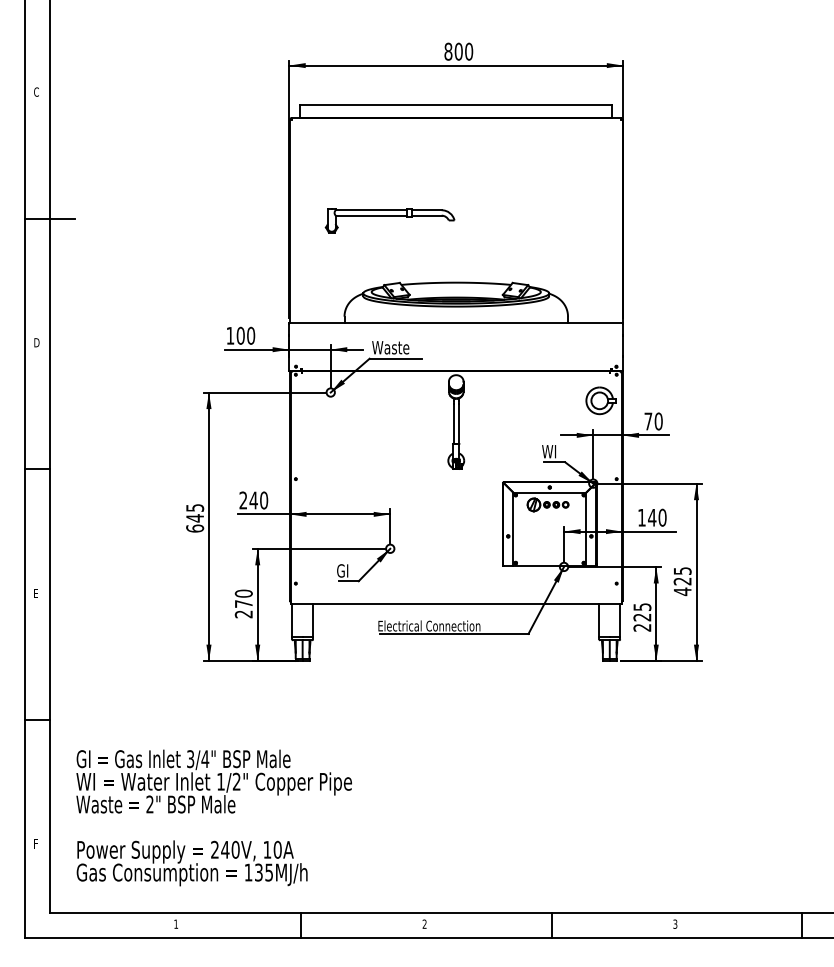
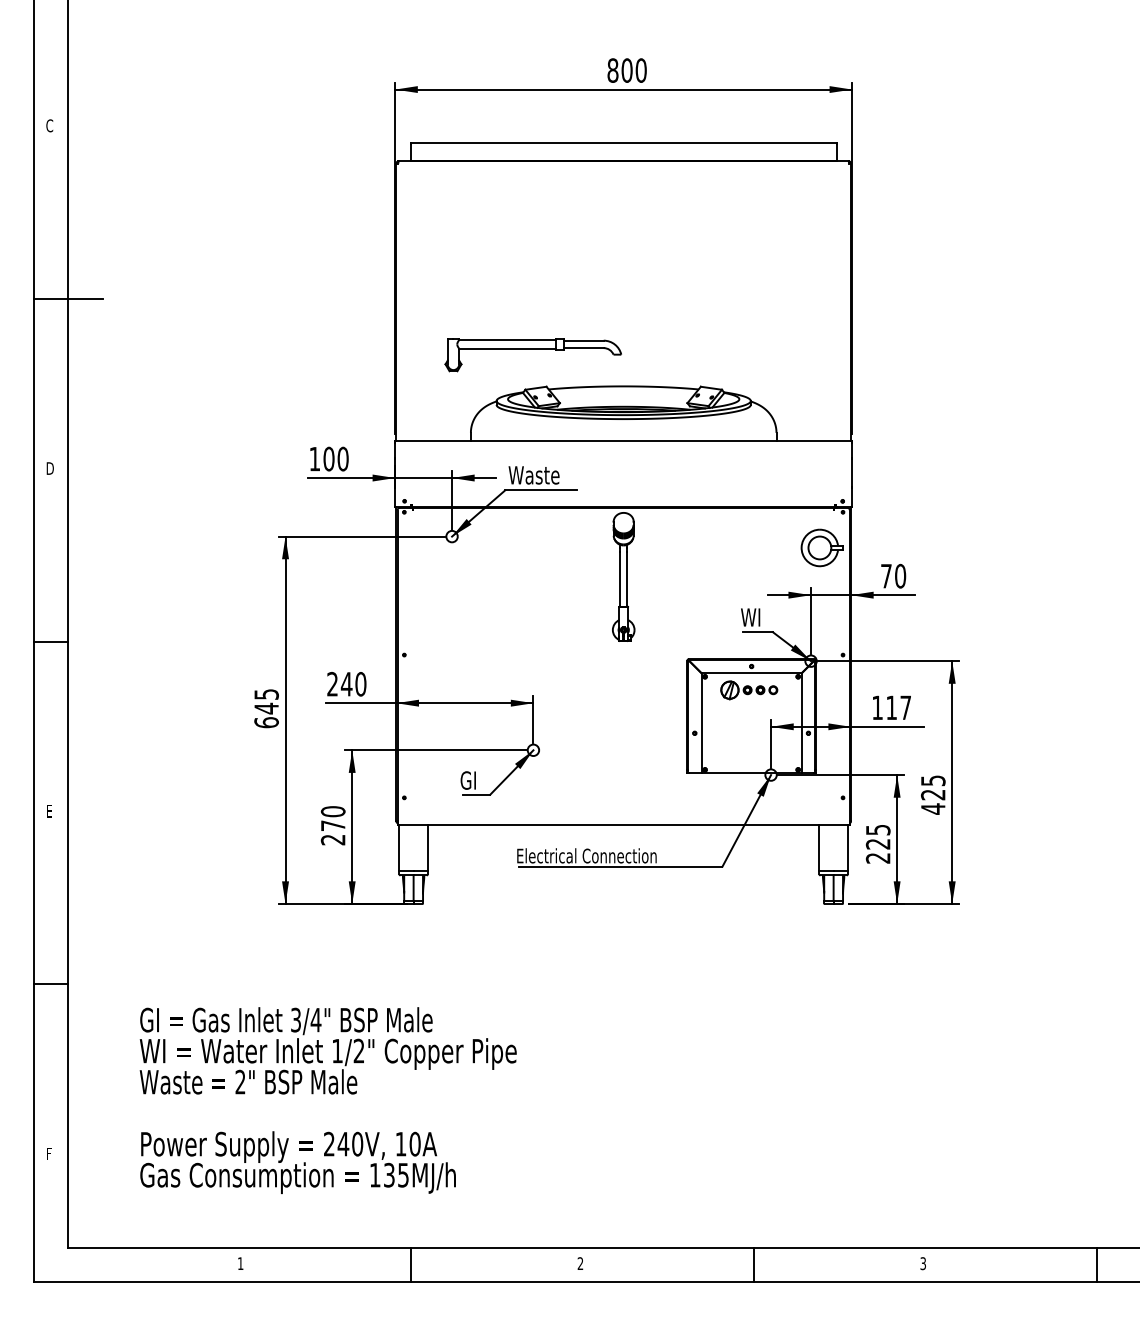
part: (389, 220) -> (532, 354), moved
text: (657, 517) -> (898, 707), 140 -> 117
text: (213, 817) -> (327, 1099), moved

